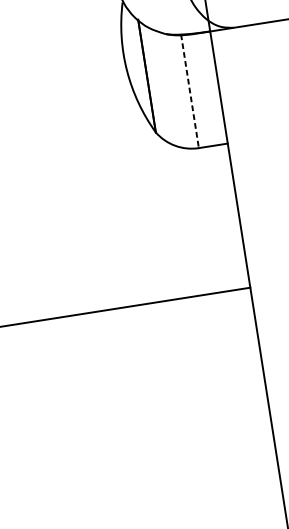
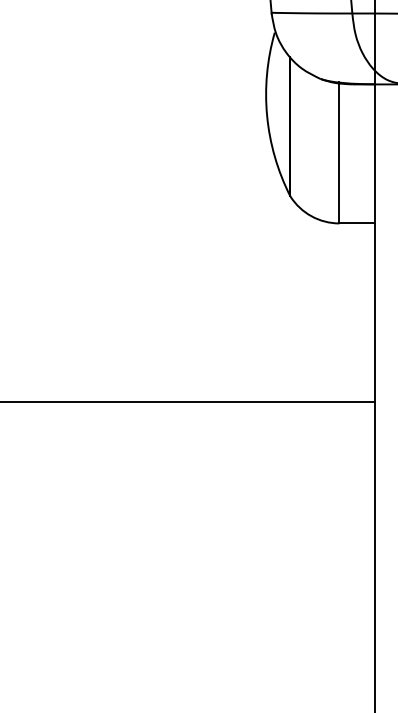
line: (190, 91) -> (339, 153), dashed -> solid

